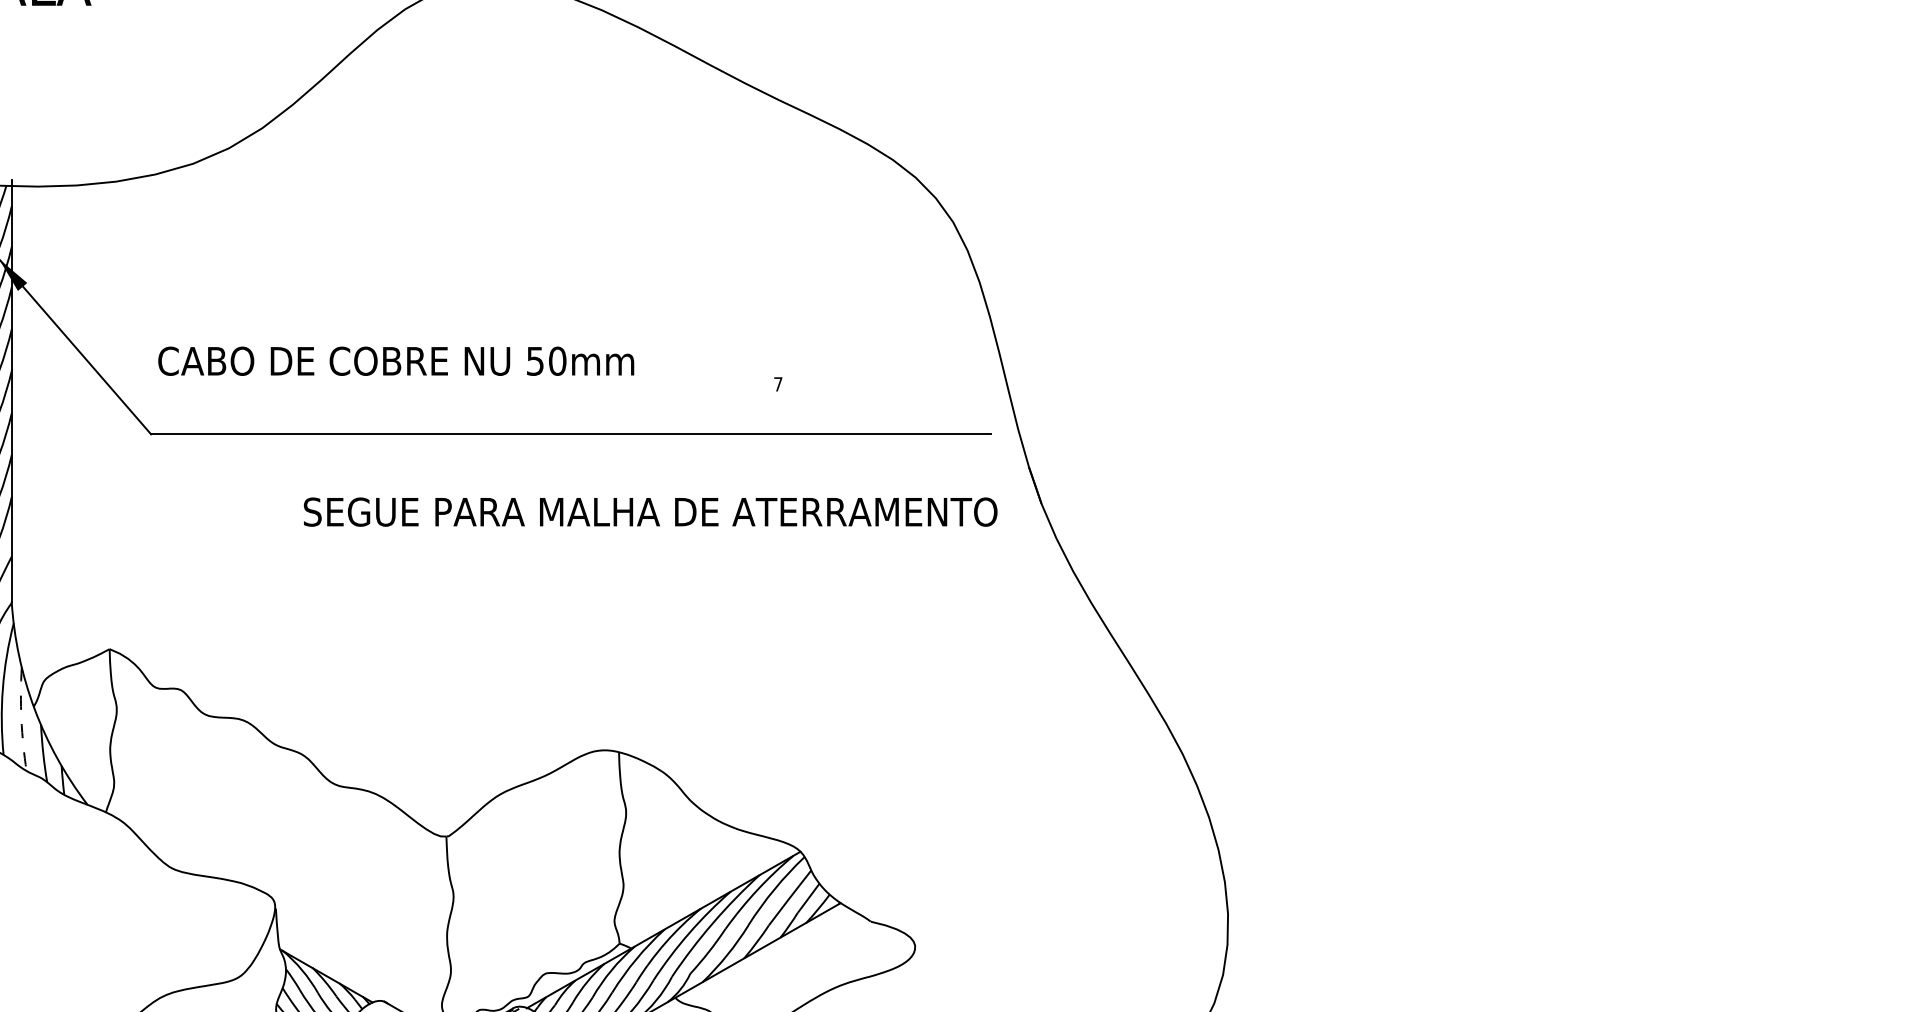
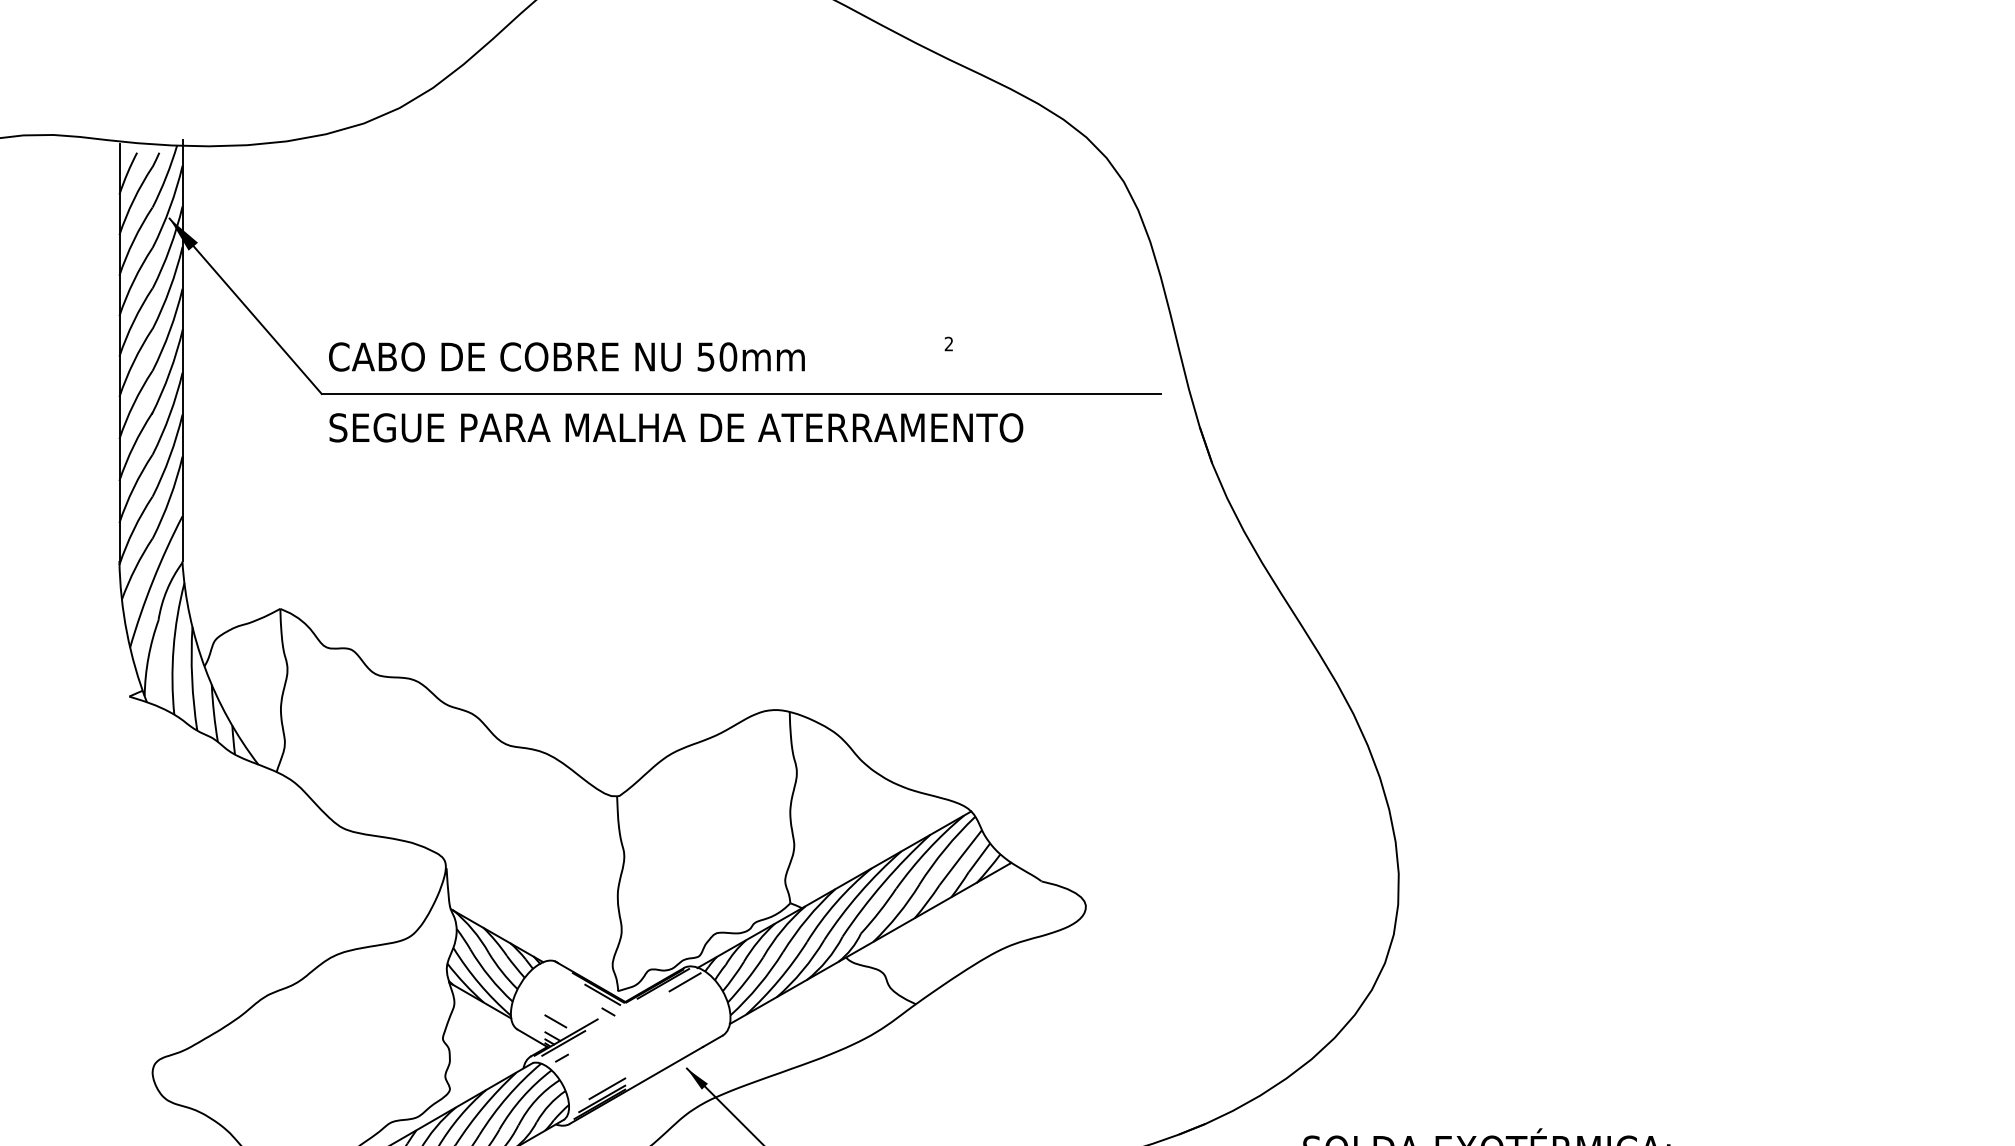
text: (395, 360) -> (566, 356), moved
text: (777, 383) -> (948, 343), 7 -> 2
text: (650, 511) -> (676, 427), moved
arc: (21, 719) -> (192, 679), dashed -> solid

